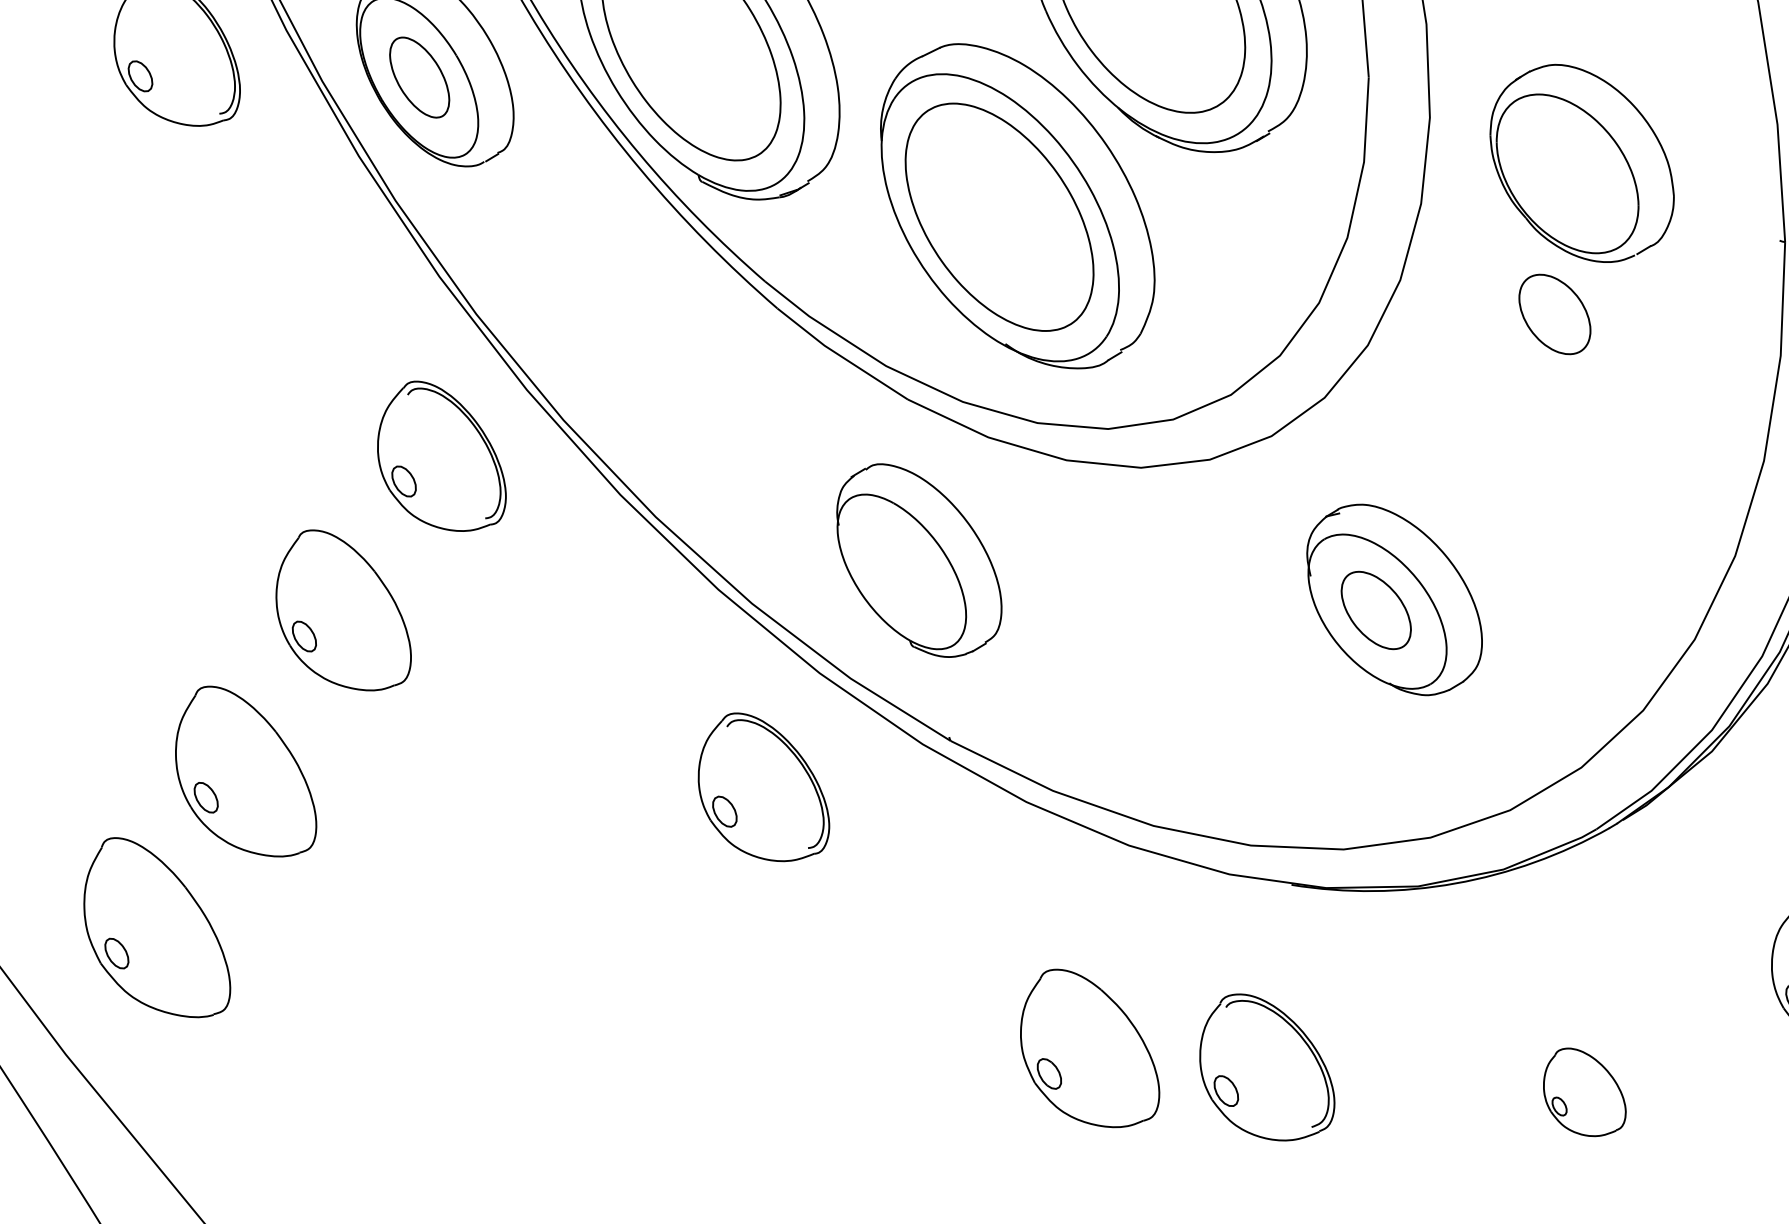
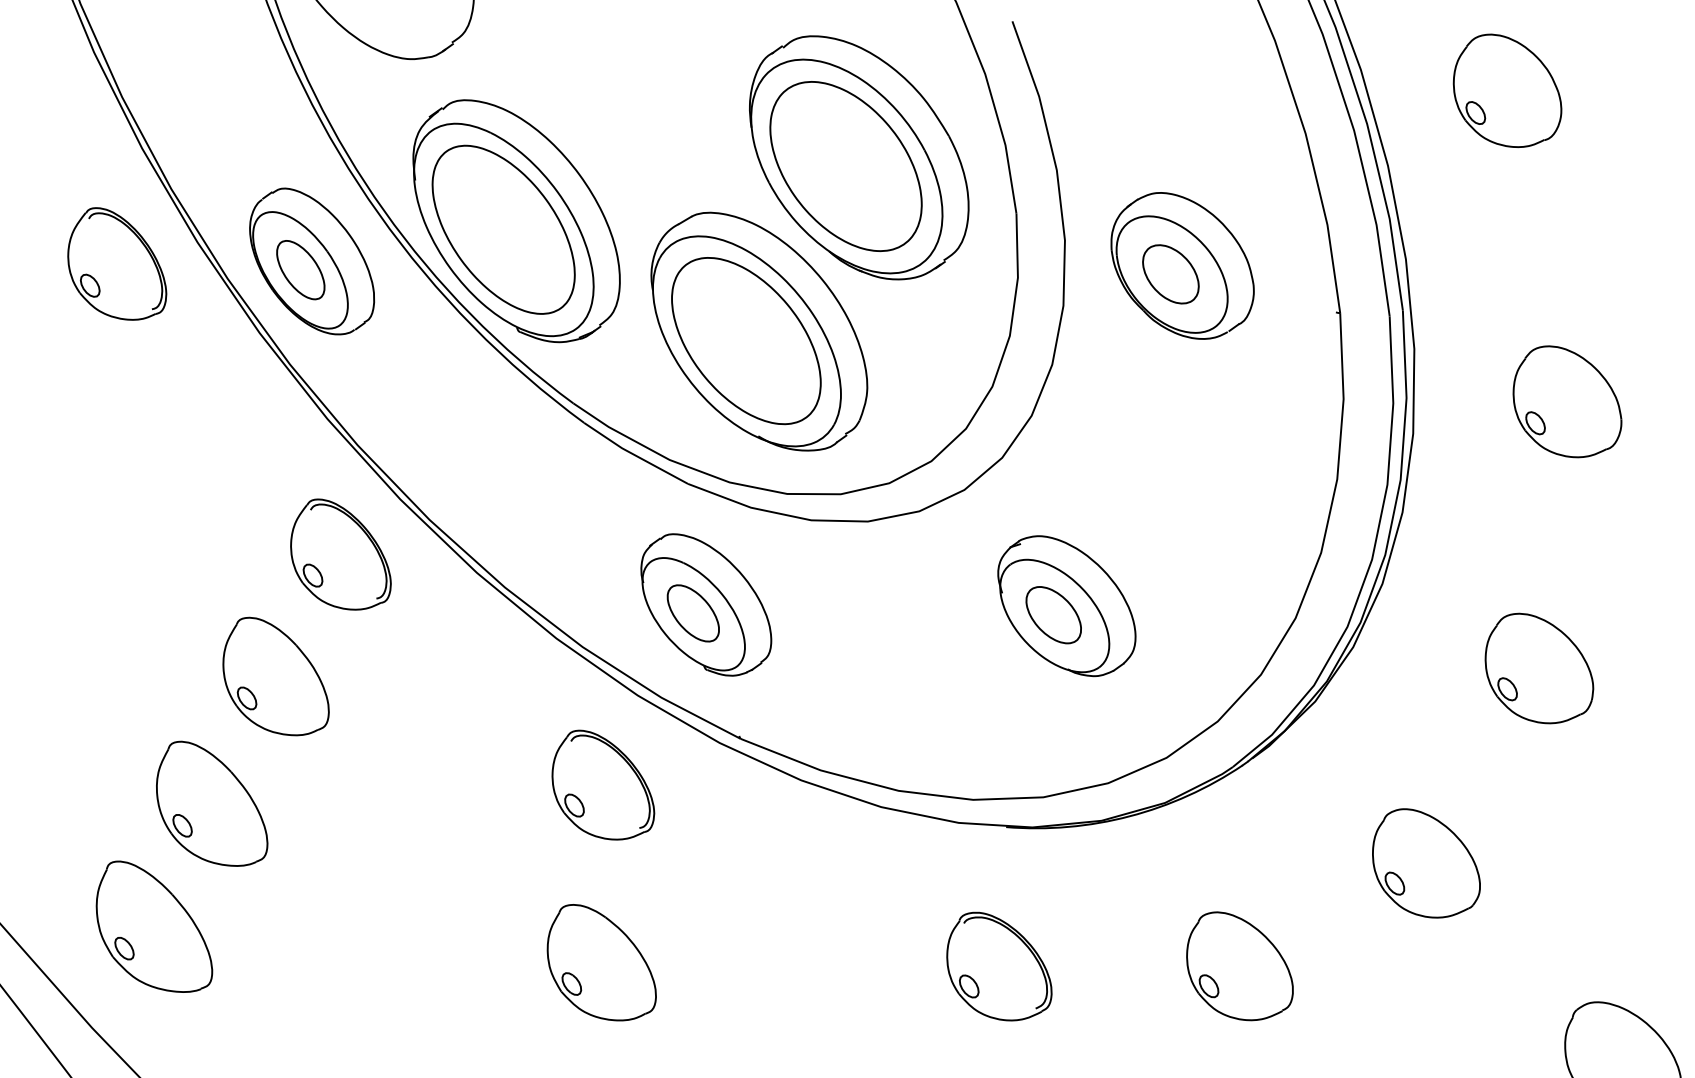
part: (1554, 314) -> (1170, 274), moved
part: (900, 570) -> (692, 613), added
part: (1090, 1048) -> (601, 962), moved
part: (1584, 1092) -> (1239, 966), size x1.67

